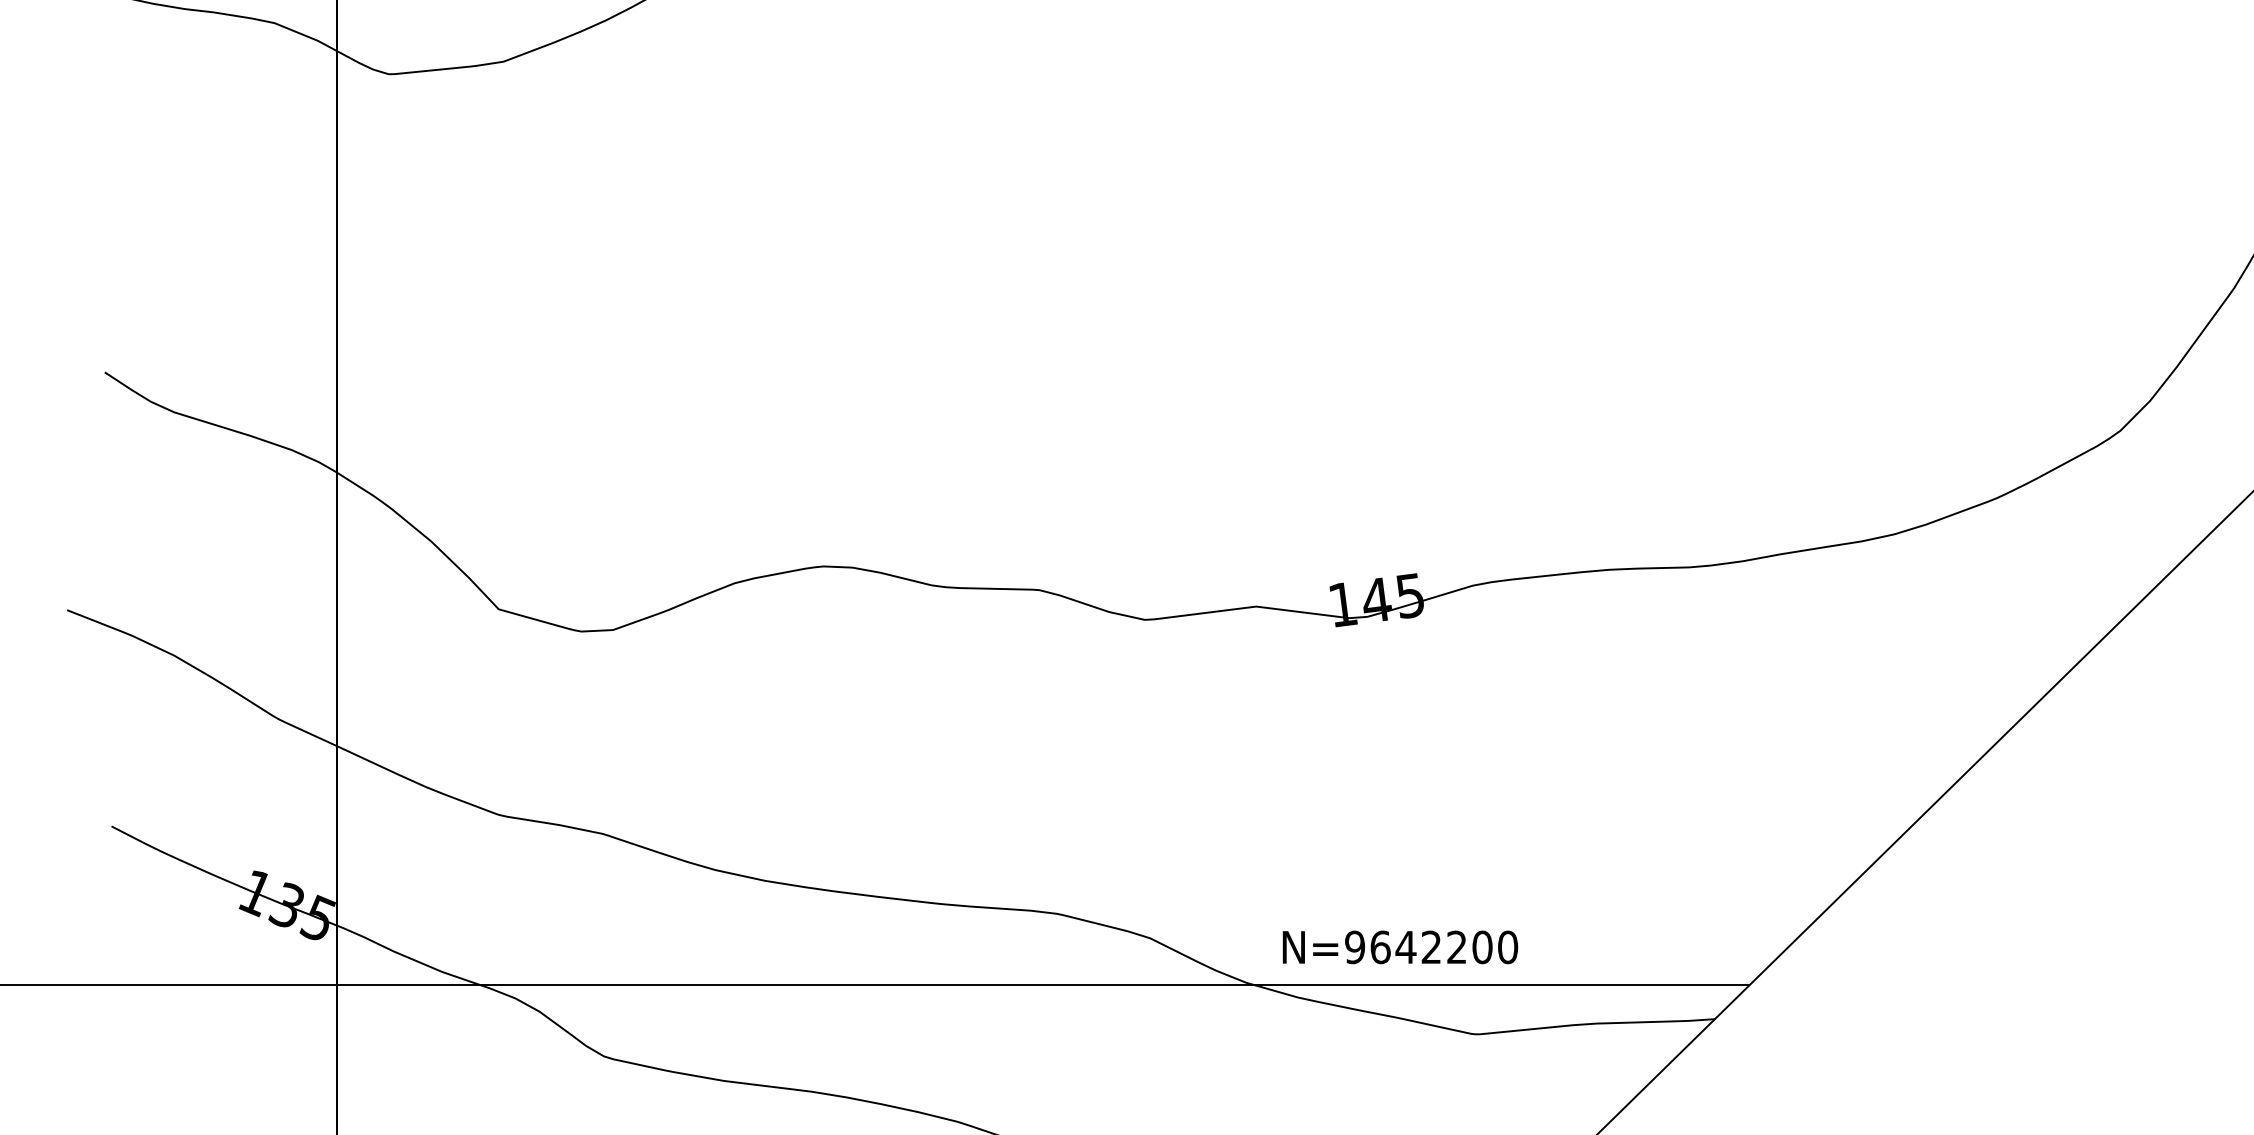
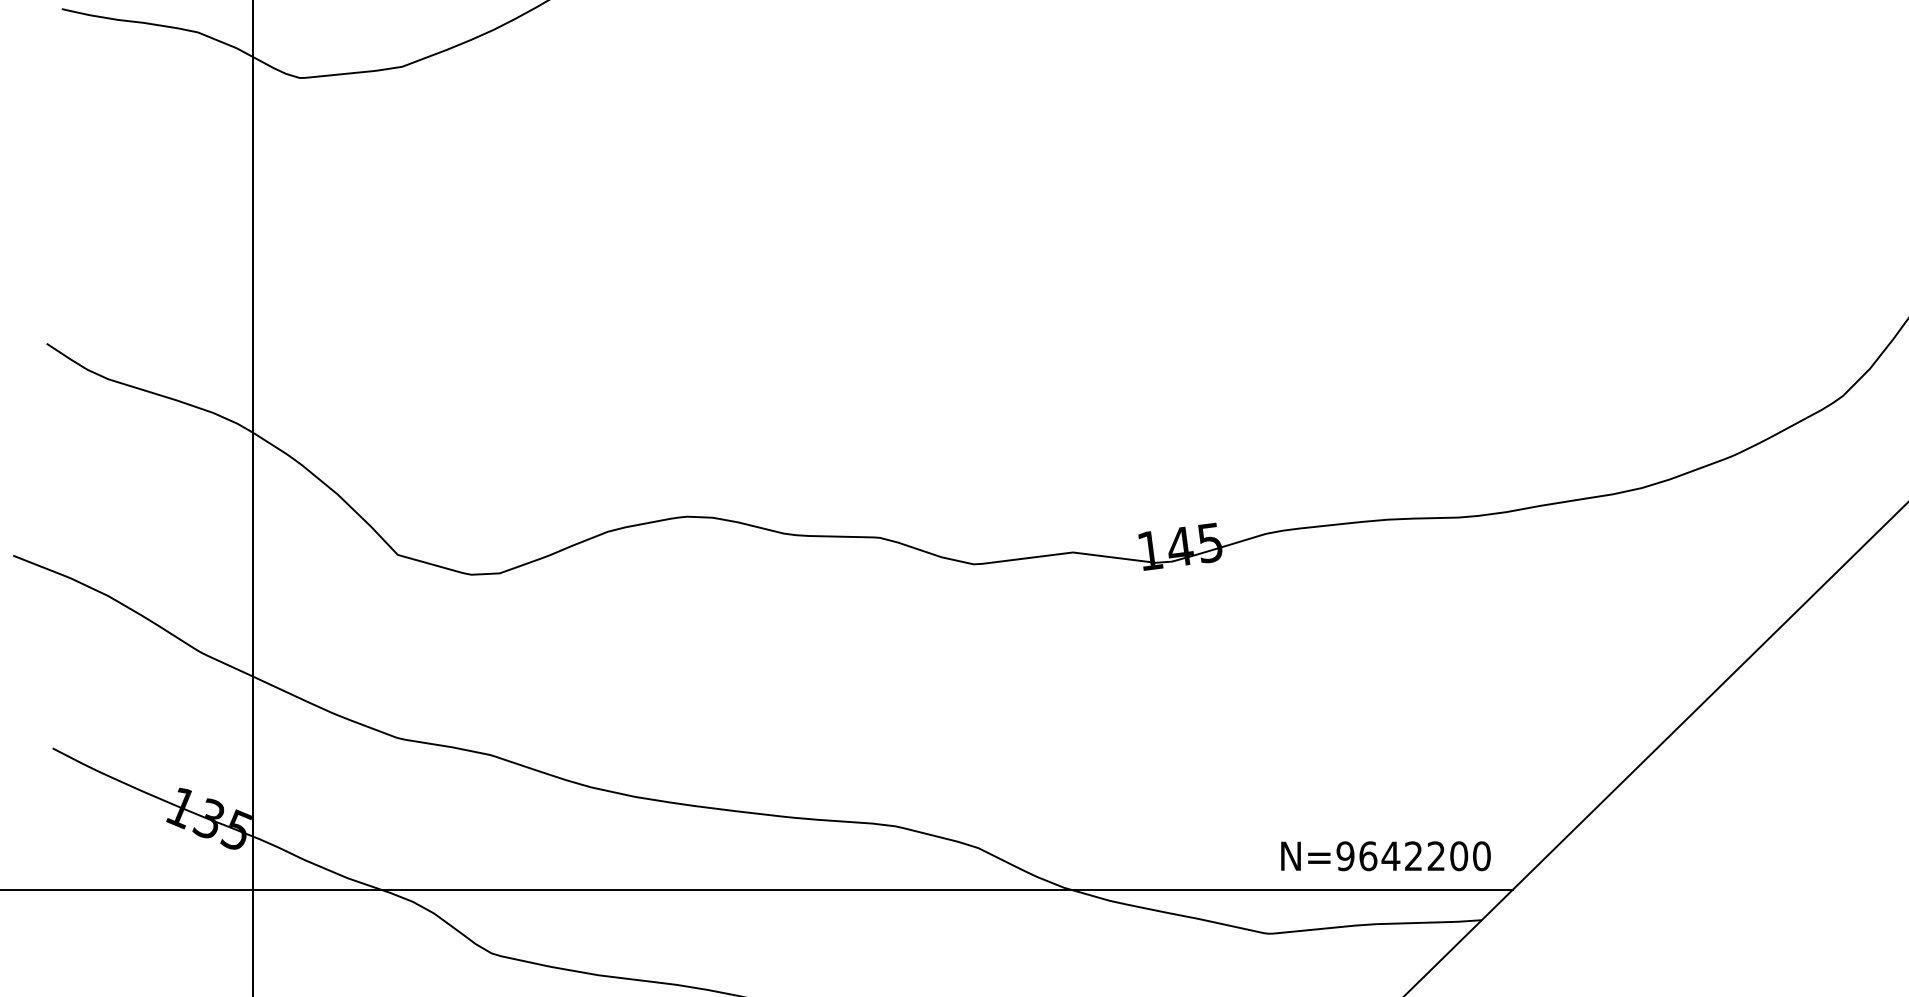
text: (1400, 947) -> (1386, 856), moved

